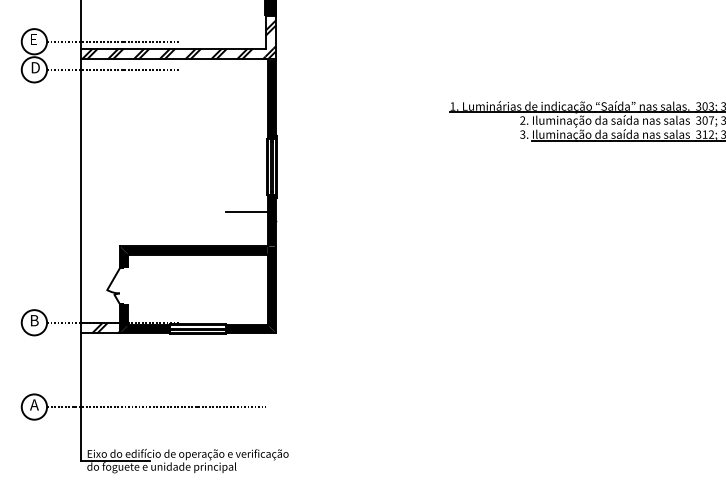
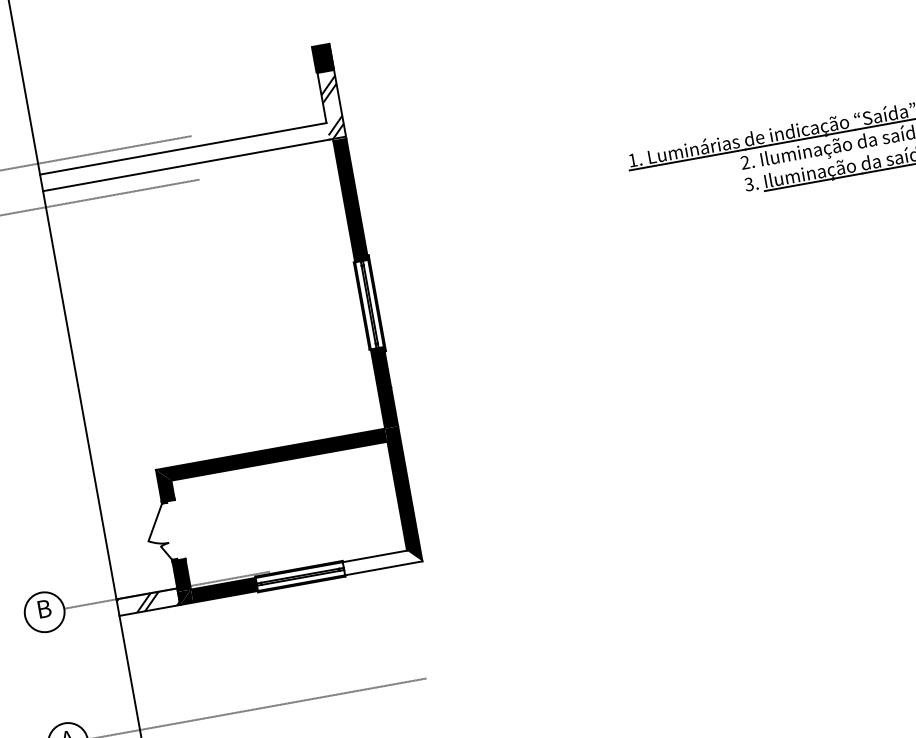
hatch: (173, 53) -> (185, 156), removed
line: (246, 212) -> (342, 382), removed
fill: (251, 329) -> (383, 562), removed

